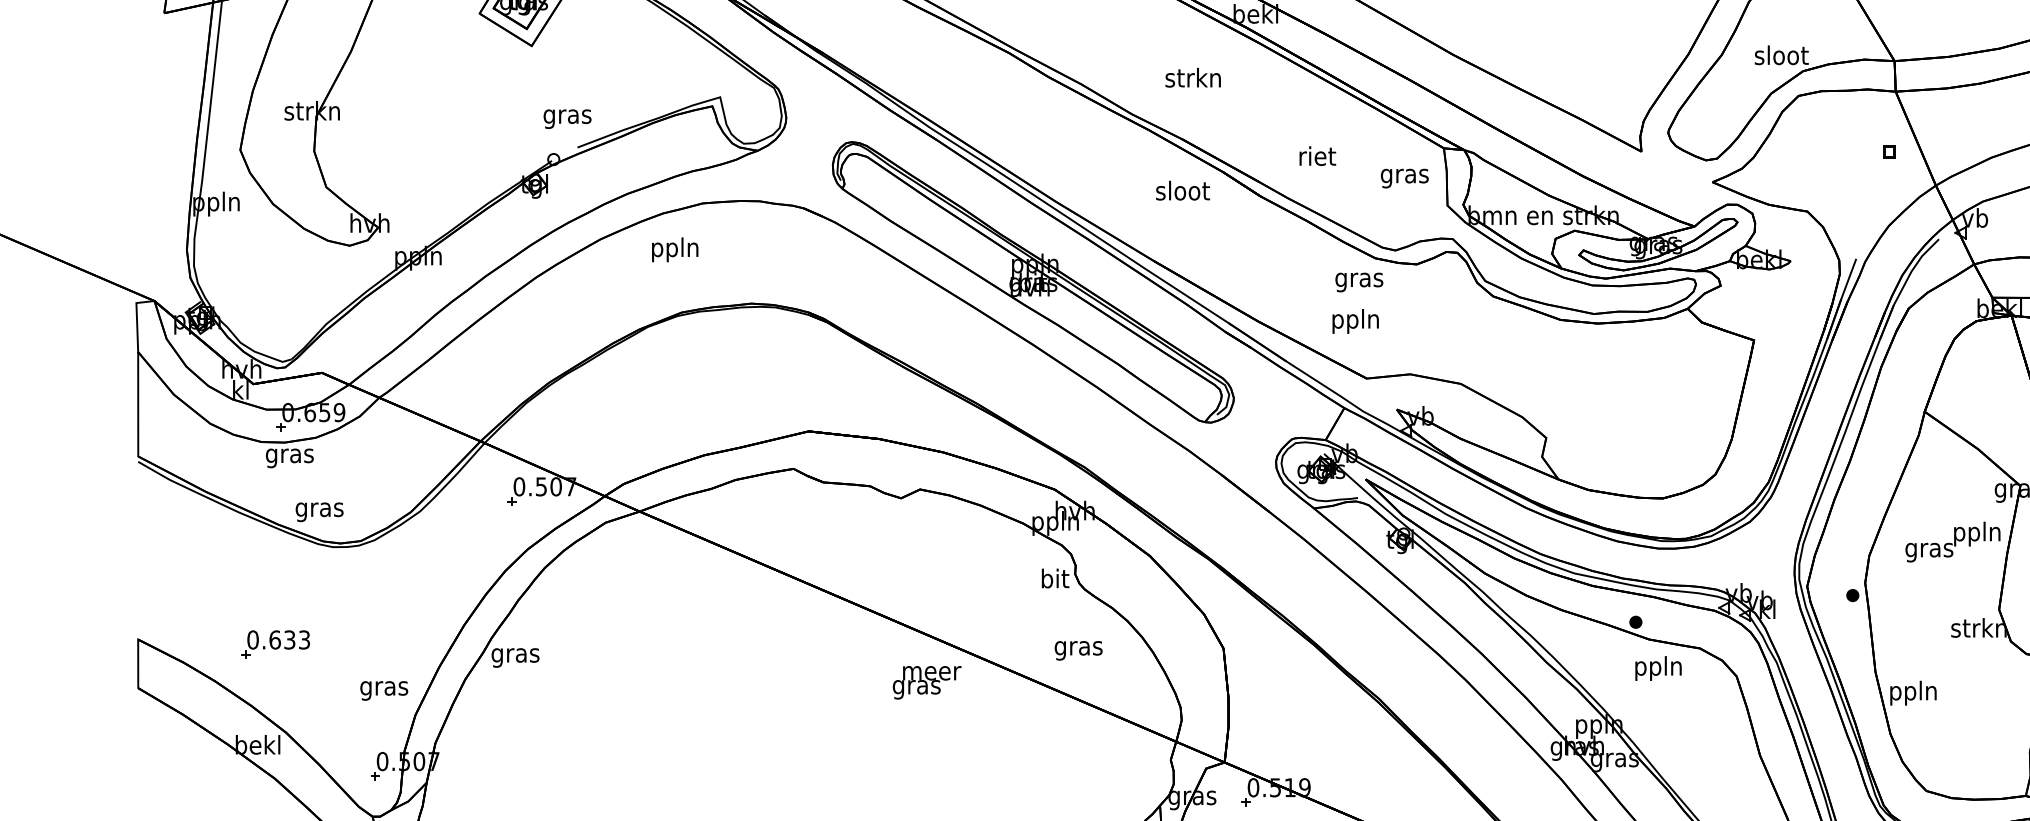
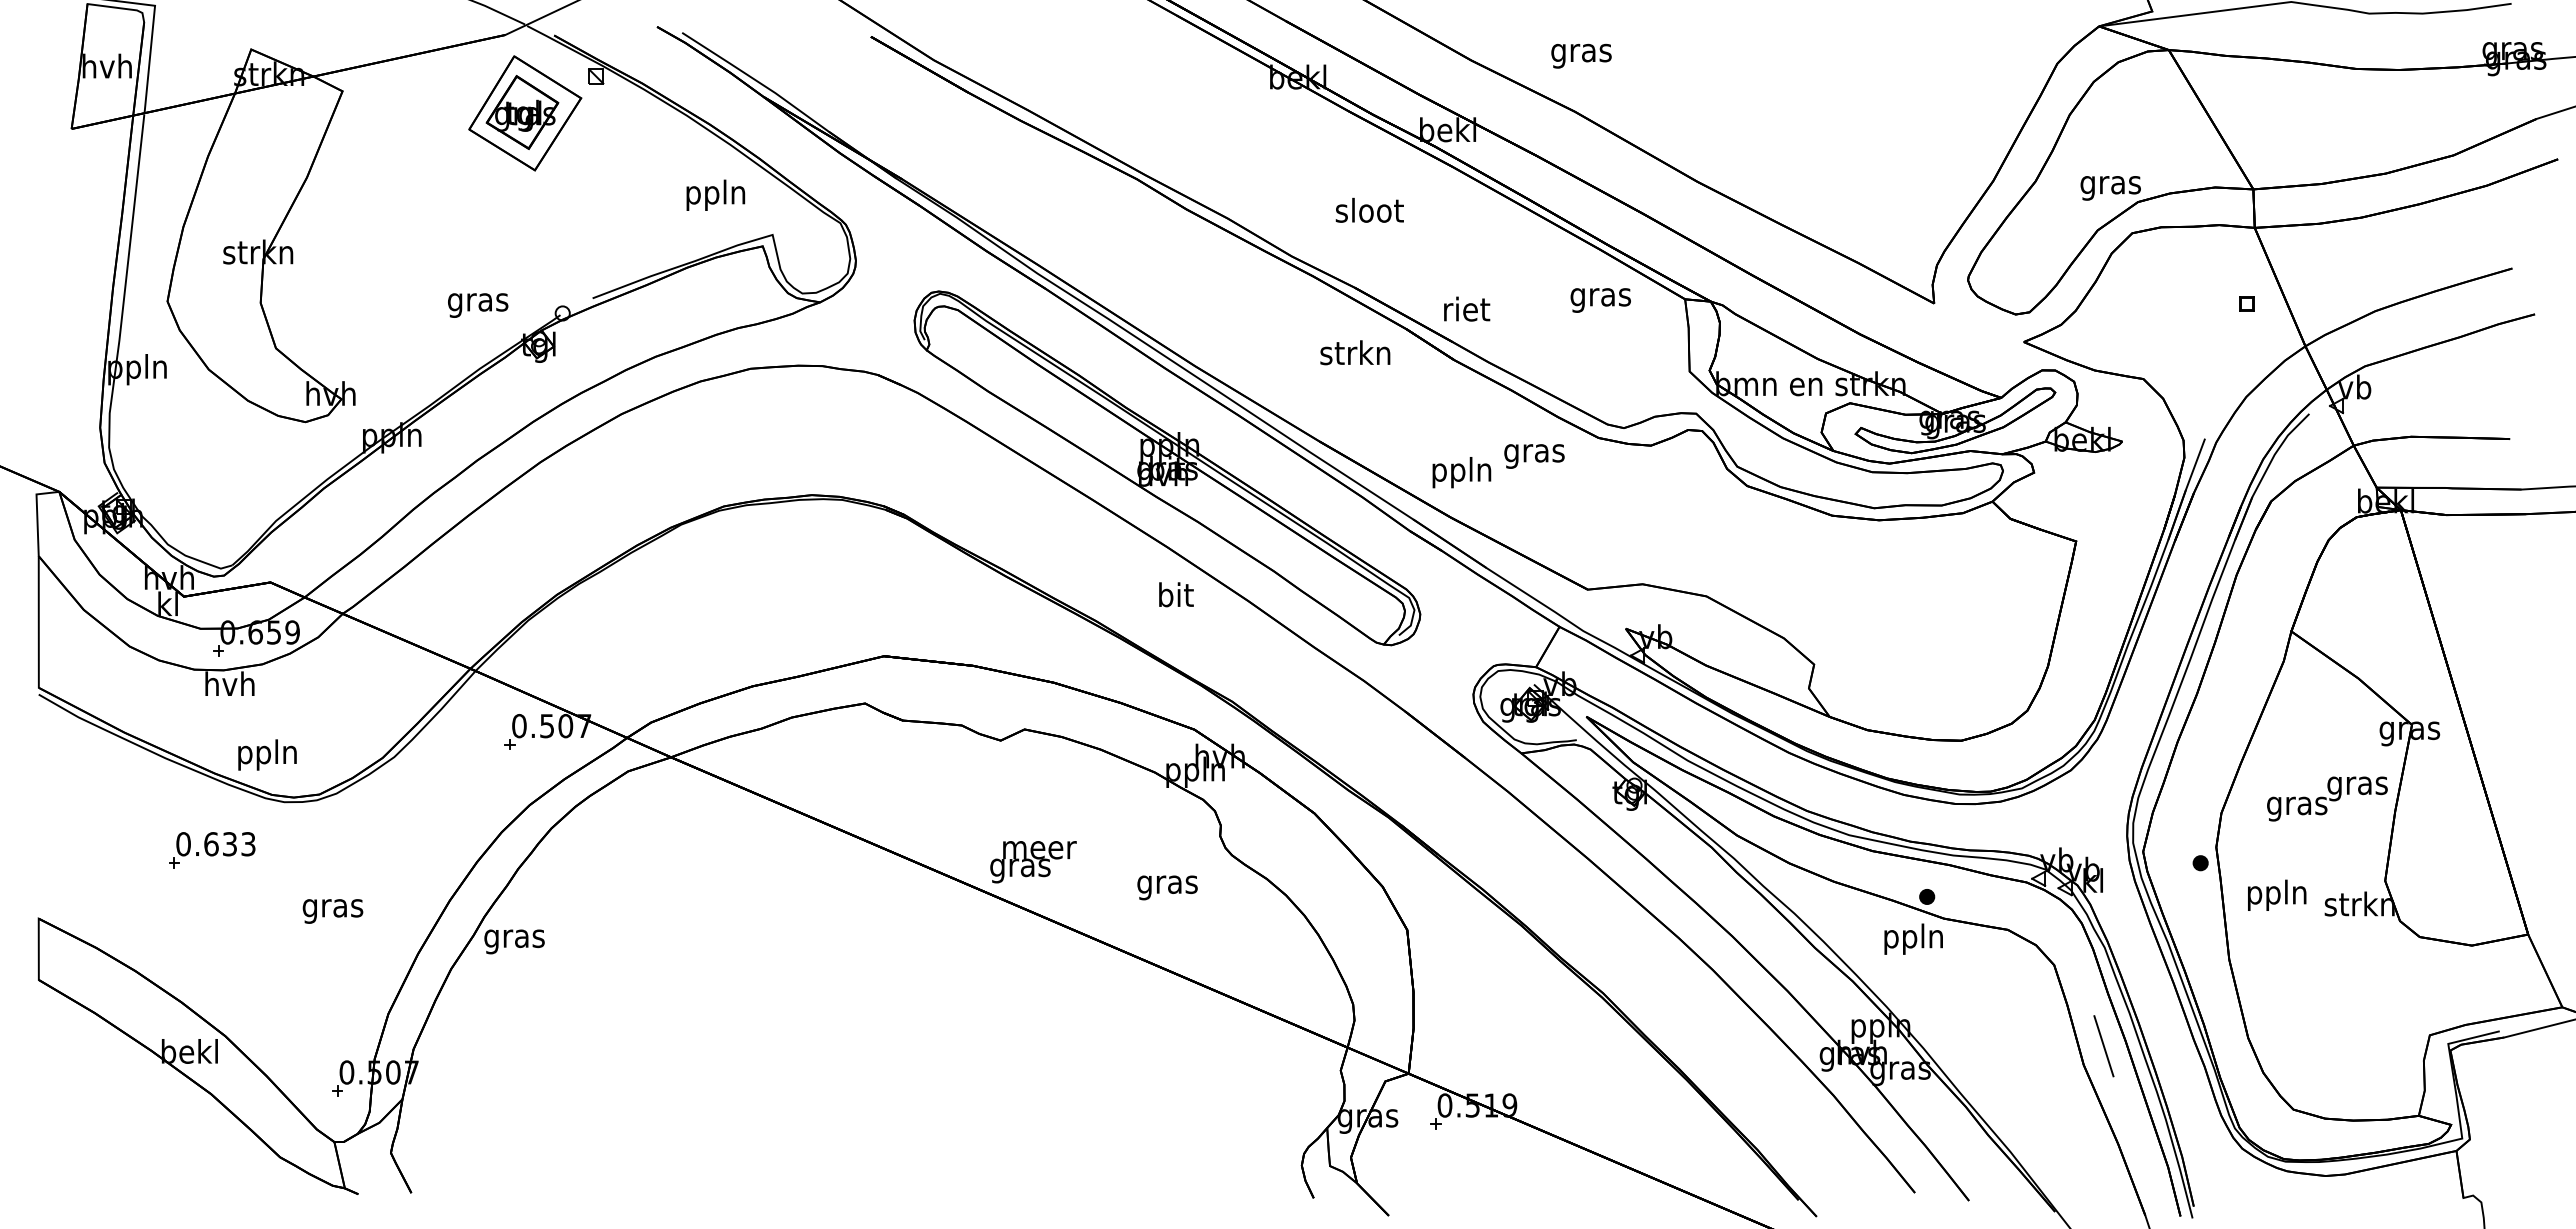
text: (1782, 57) -> (2111, 184), sloot -> gras
text: (1192, 77) -> (1368, 209), strkn -> sloot
text: (567, 119) -> (478, 305), moved
text: (1318, 155) -> (1467, 308), moved
text: (1404, 178) -> (1600, 300), moved
text: (1182, 190) -> (1355, 352), sloot -> strkn
text: (674, 249) -> (715, 194), moved
text: (1359, 282) -> (1534, 456), moved
text: (1355, 321) -> (1461, 472), moved
text: (289, 455) -> (229, 686), gras -> hvh
text: (319, 509) -> (267, 754), gras -> ppln
text: (1977, 533) -> (2357, 785), ppln -> gras
text: (1055, 578) -> (1176, 594), moved
part: (275, 644) -> (212, 850), moved
text: (1078, 650) -> (1167, 887), moved
text: (1658, 667) -> (1913, 938), moved
text: (927, 683) -> (1033, 862), moved
text: (383, 690) -> (332, 911), moved
text: (1913, 692) -> (2277, 894), moved
line: (1775, 740) -> (2103, 1046), added

